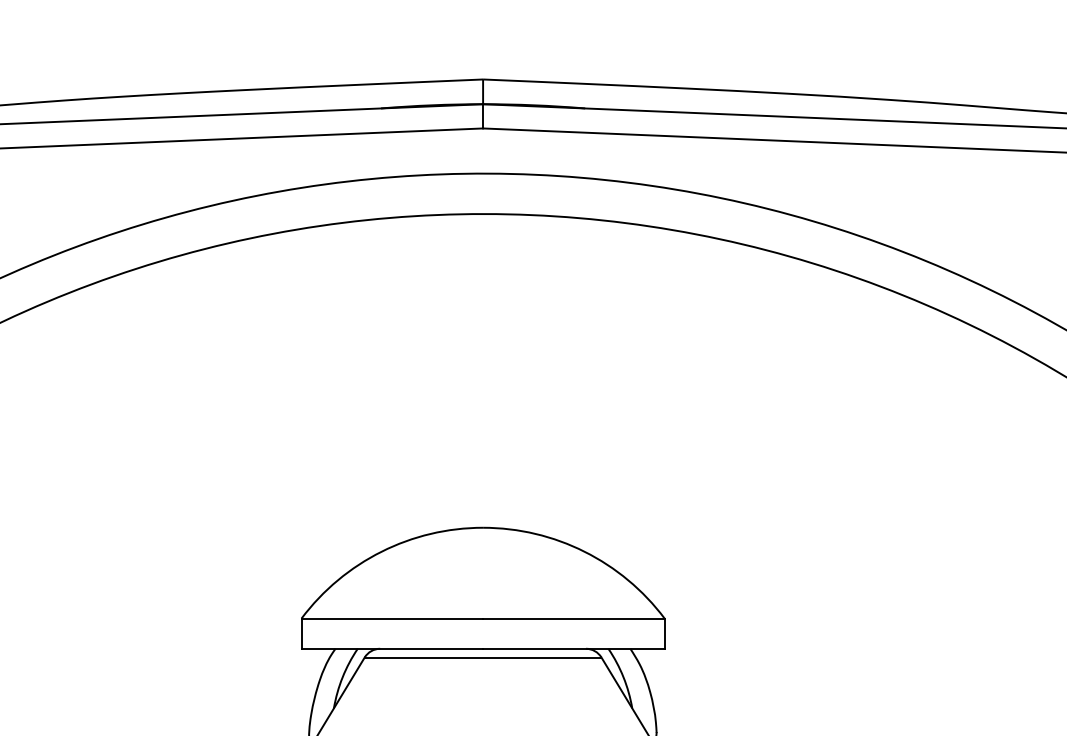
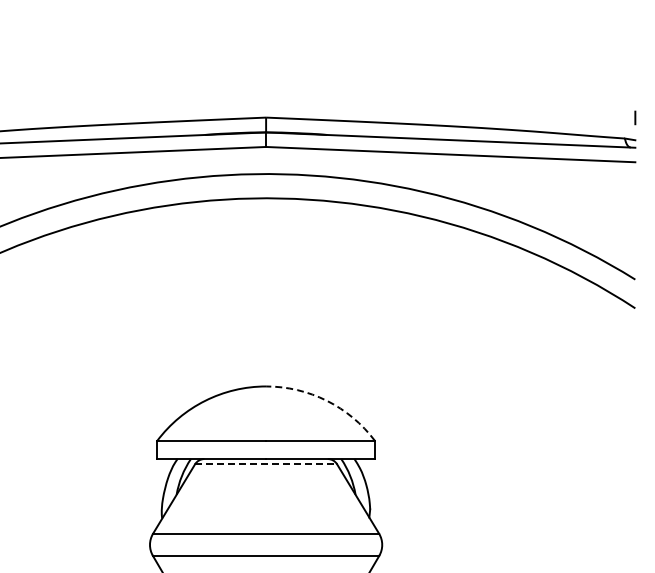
arc: (583, 551) -> (326, 400), solid -> dashed
line: (483, 657) -> (266, 464), solid -> dashed

